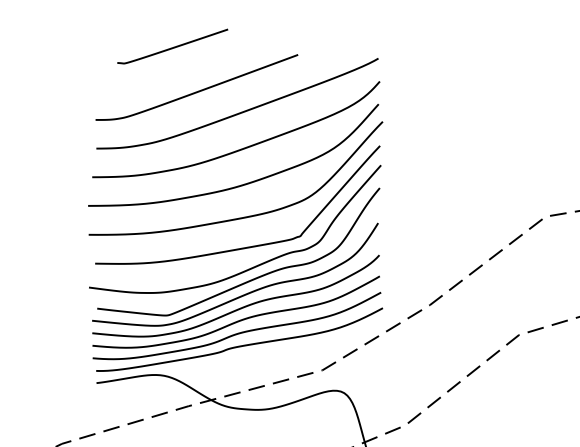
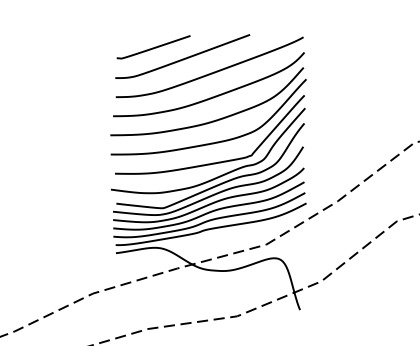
curve: (172, 46) -> (153, 47), moved

